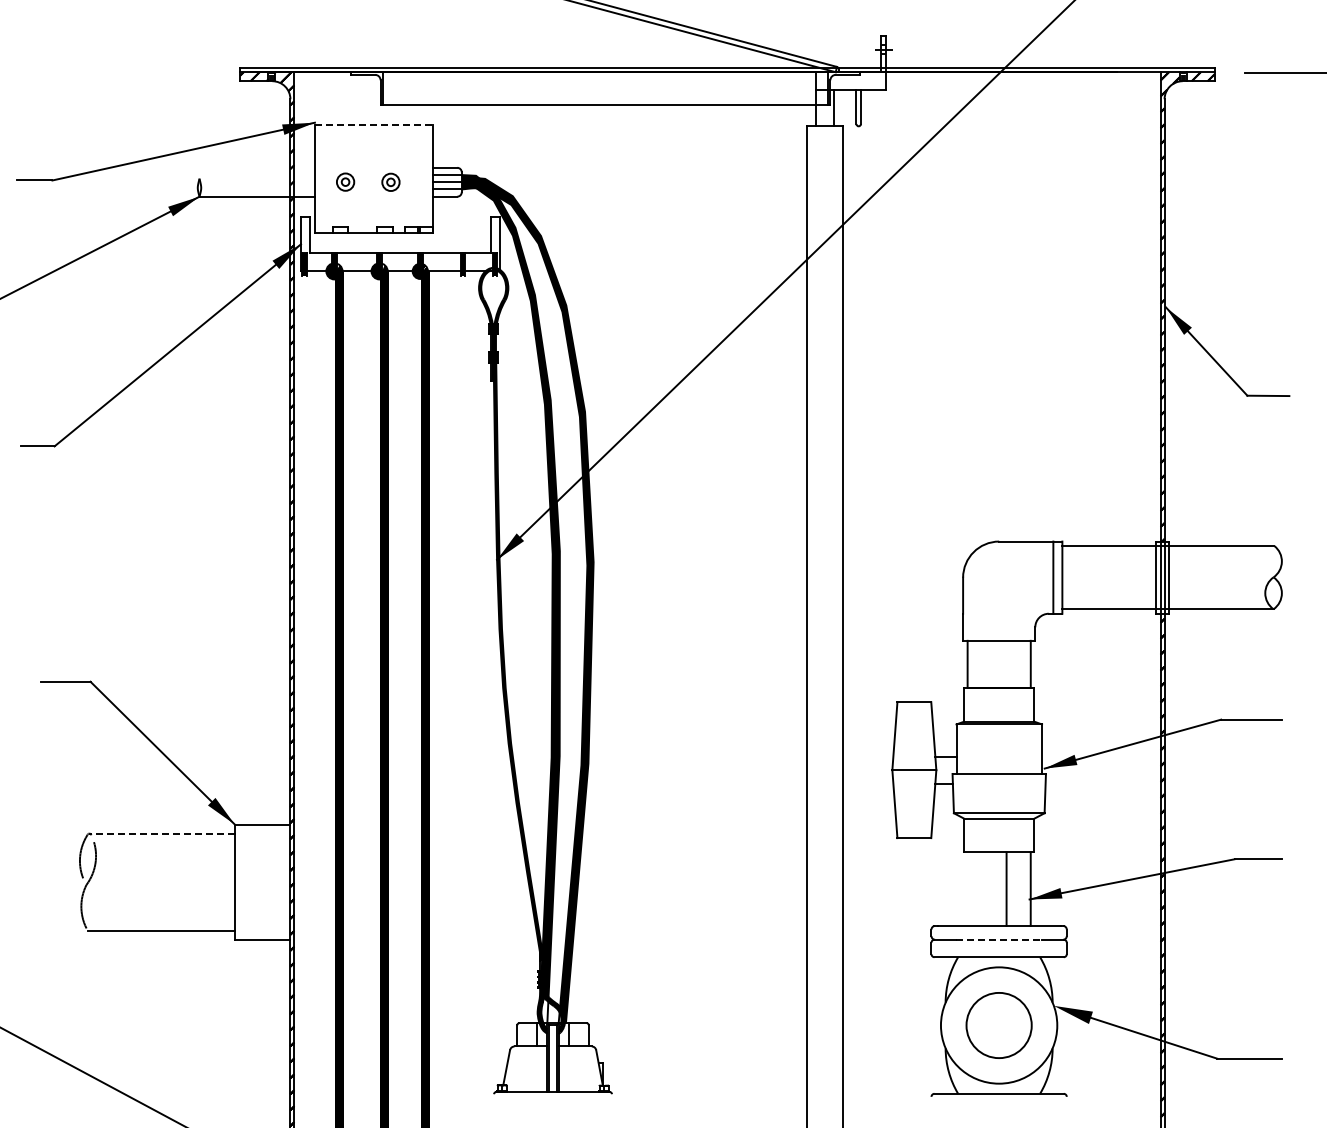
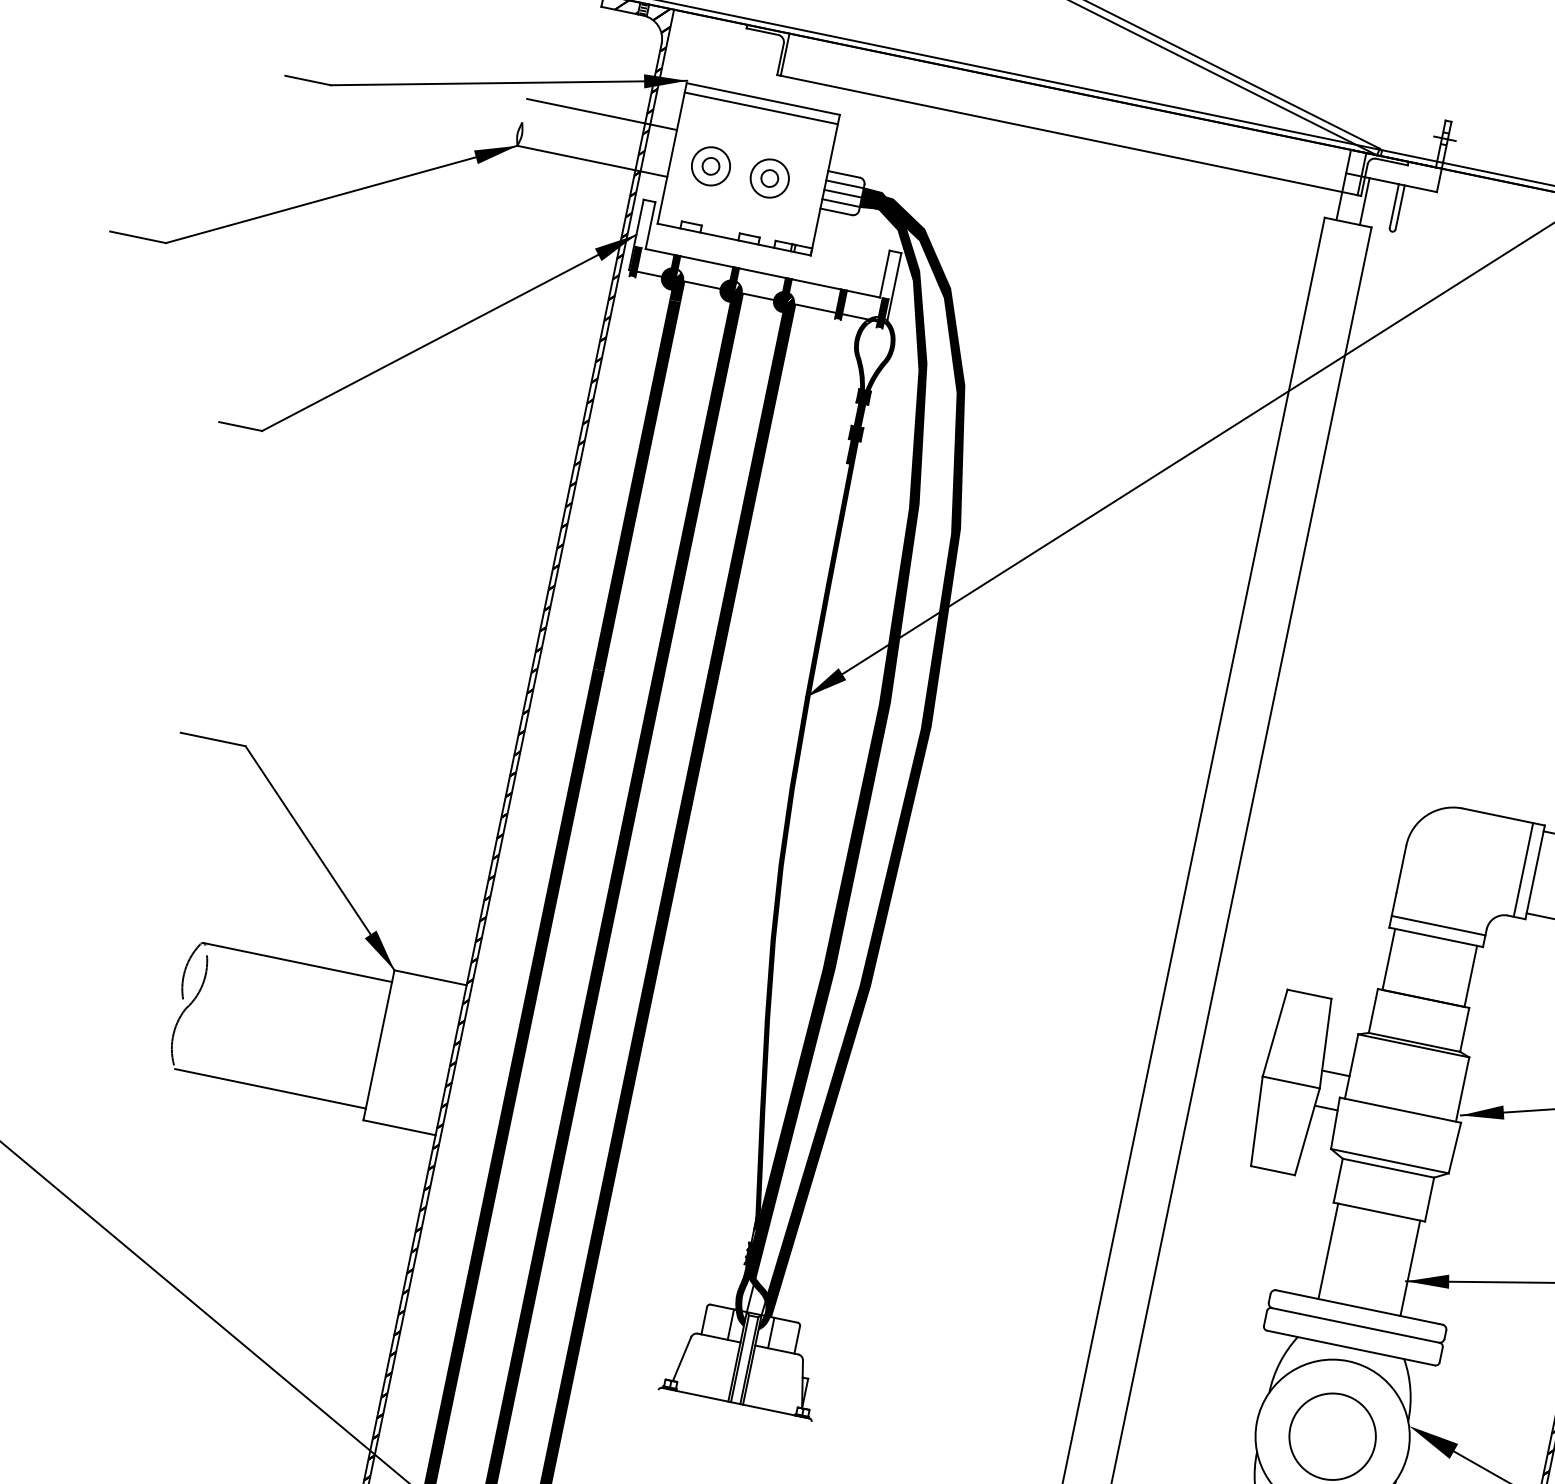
line: (373, 124) -> (762, 98), dashed -> solid
line: (373, 131) -> (760, 107), added
line: (256, 160) -> (601, 114), added
part: (345, 181) -> (711, 165), size x1.67
part: (390, 182) -> (769, 178), size x1.67
line: (999, 631) -> (1439, 925), added
line: (162, 833) -> (298, 962), dashed -> solid
line: (1006, 888) -> (1328, 1250), moved
line: (999, 939) -> (1356, 1325), dashed -> solid

